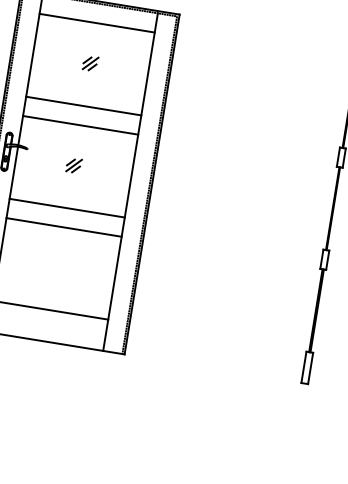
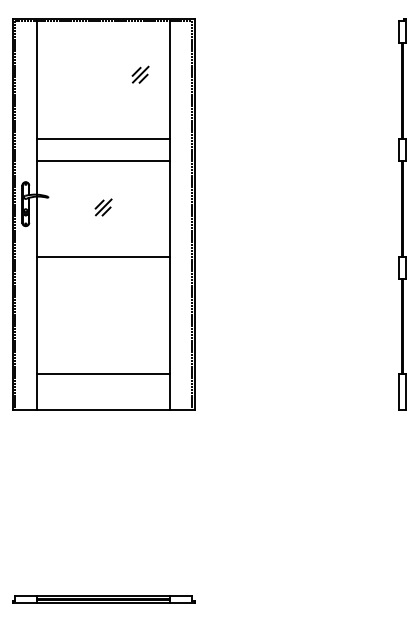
line: (96, 23) -> (103, 43), removed
part: (90, 63) -> (140, 74), moved
line: (63, 227) -> (103, 278), removed

